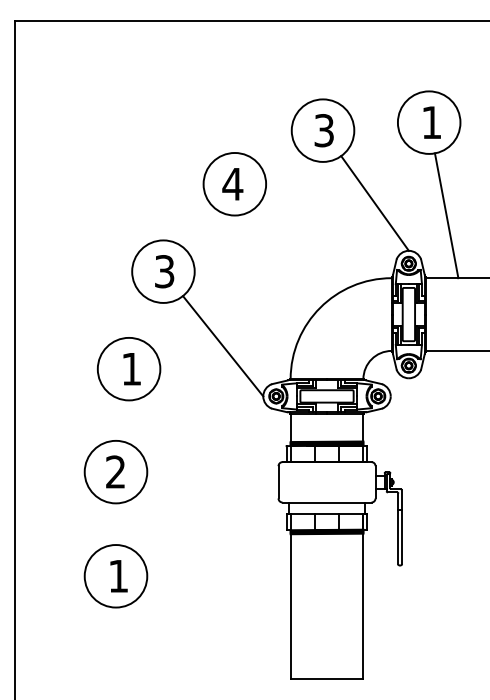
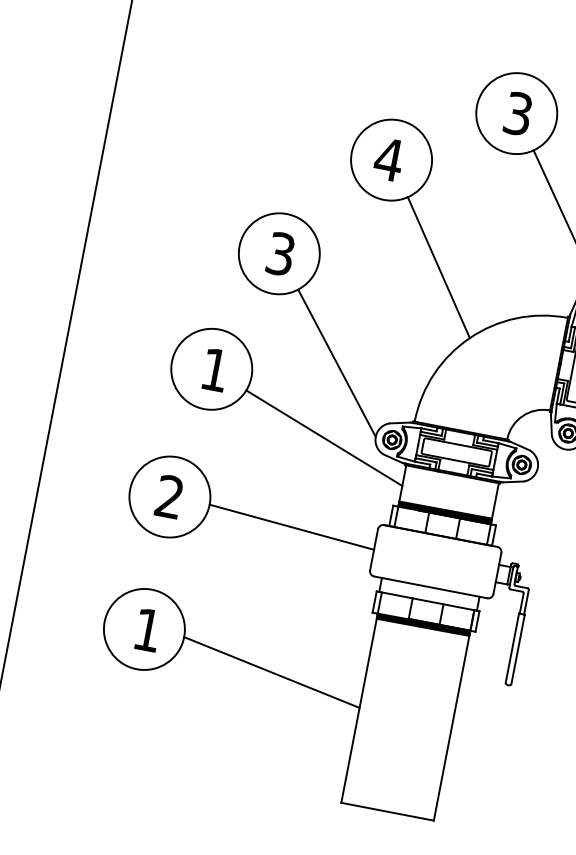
line: (286, 258) -> (439, 267), added
line: (224, 404) -> (324, 437), added
line: (212, 477) -> (291, 527), added
line: (218, 590) -> (271, 672), added

